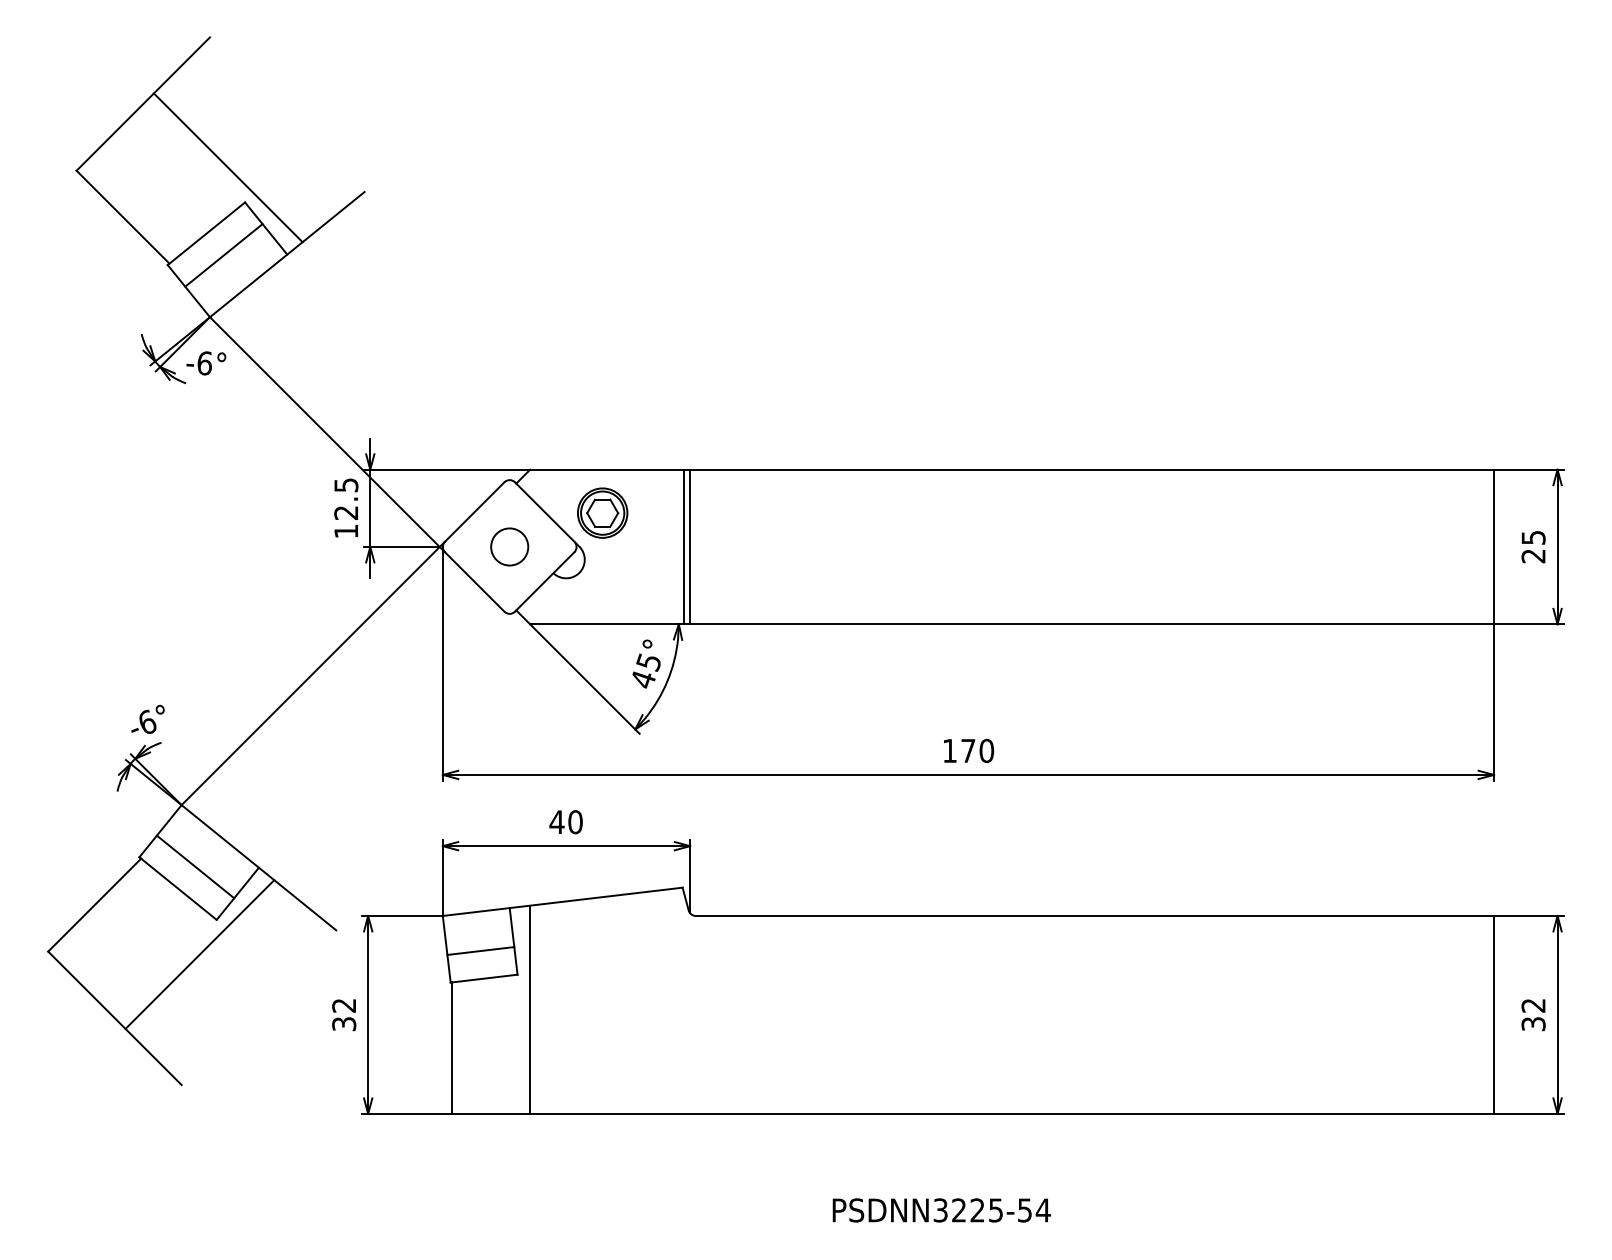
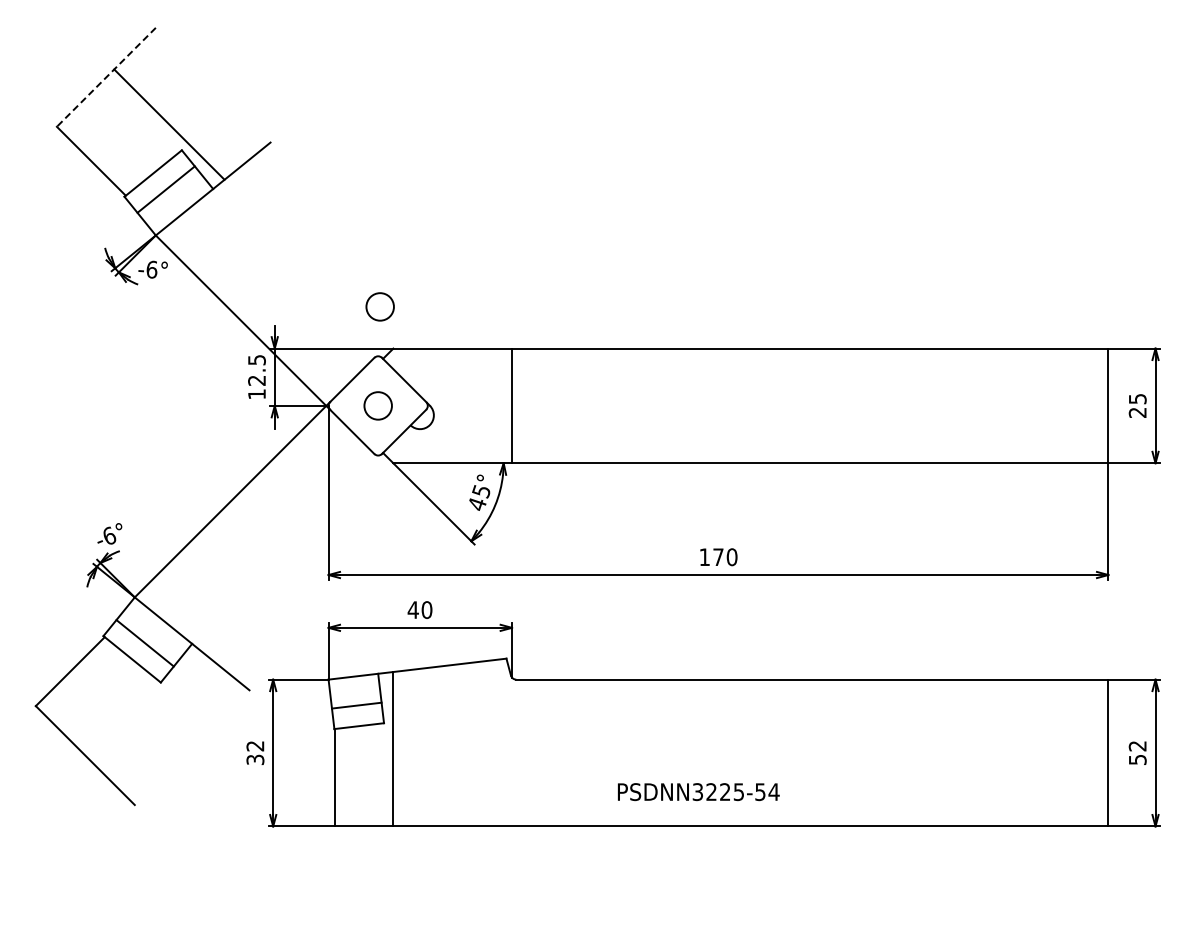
line: (143, 104) -> (106, 77), solid -> dashed
circle: (511, 412) -> (379, 306), added
part: (603, 512) -> (447, 380), removed
line: (684, 546) -> (507, 405), removed
line: (200, 954) -> (148, 708), removed
text: (1531, 1023) -> (1136, 759), 32 -> 52
text: (941, 1210) -> (698, 792), moved

